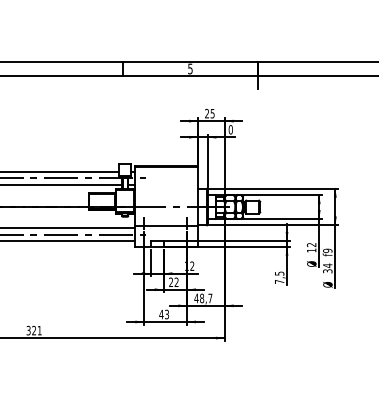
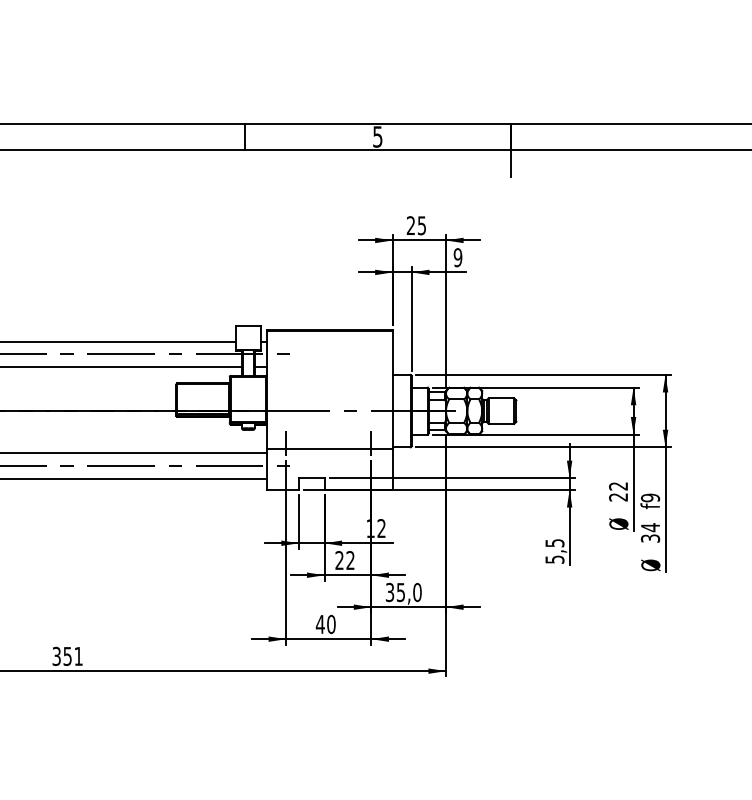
text: (230, 129) -> (457, 257), 0 -> 9
text: (311, 250) -> (618, 497), 12 -> 22
text: (279, 281) -> (554, 558), 7,5 -> 5,5
text: (203, 298) -> (403, 592), 48,7 -> 35,0
text: (166, 314) -> (330, 624), 43 -> 40
text: (34, 330) -> (68, 656), 321 -> 351

